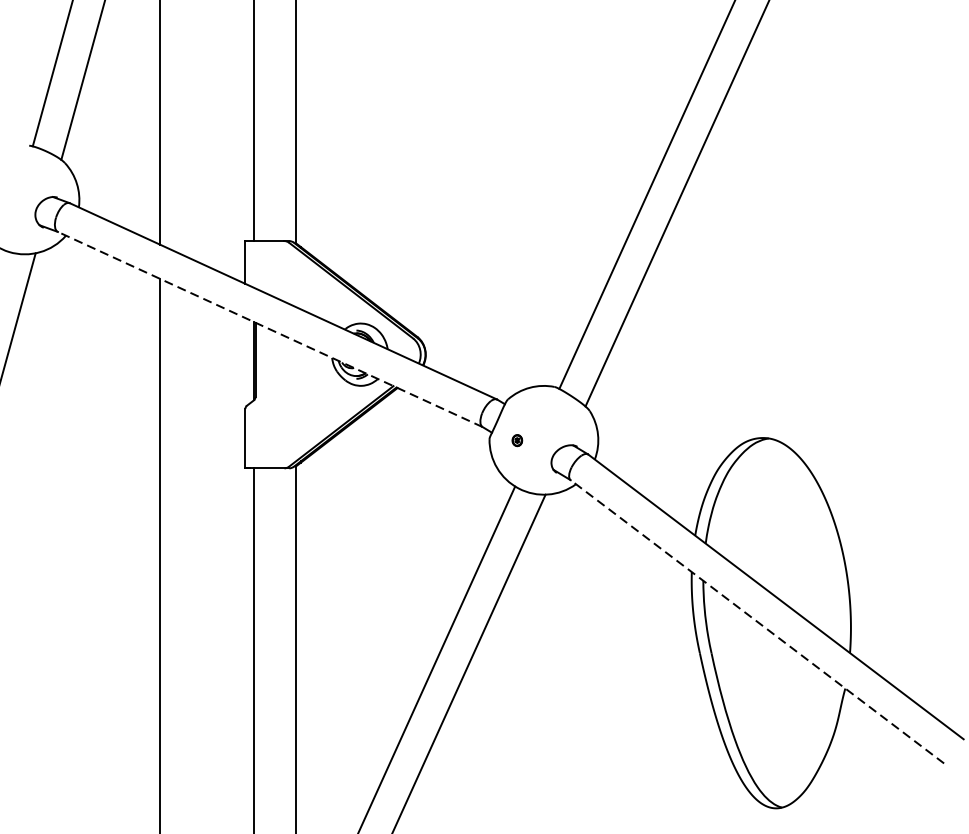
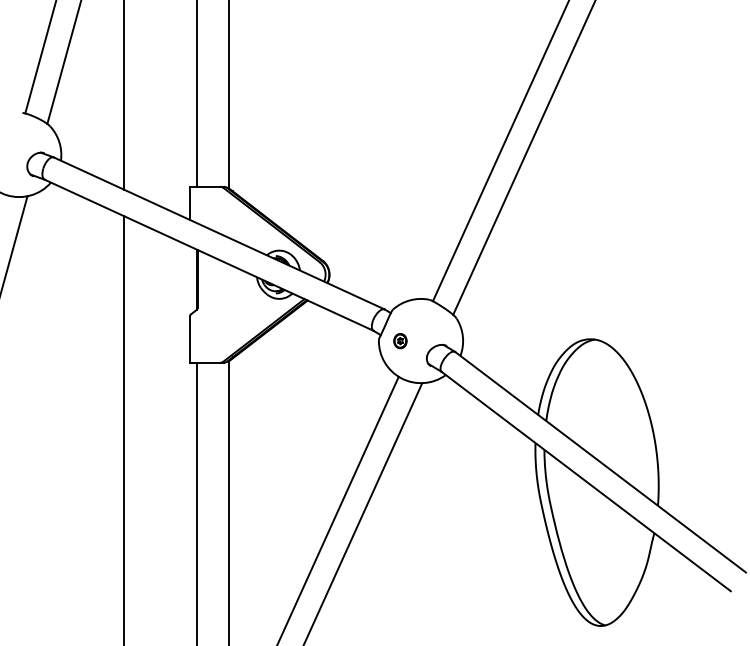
line: (270, 329) -> (209, 255), dashed -> solid
part: (517, 440) -> (400, 341), size x1.67
line: (756, 621) -> (585, 481), dashed -> solid

